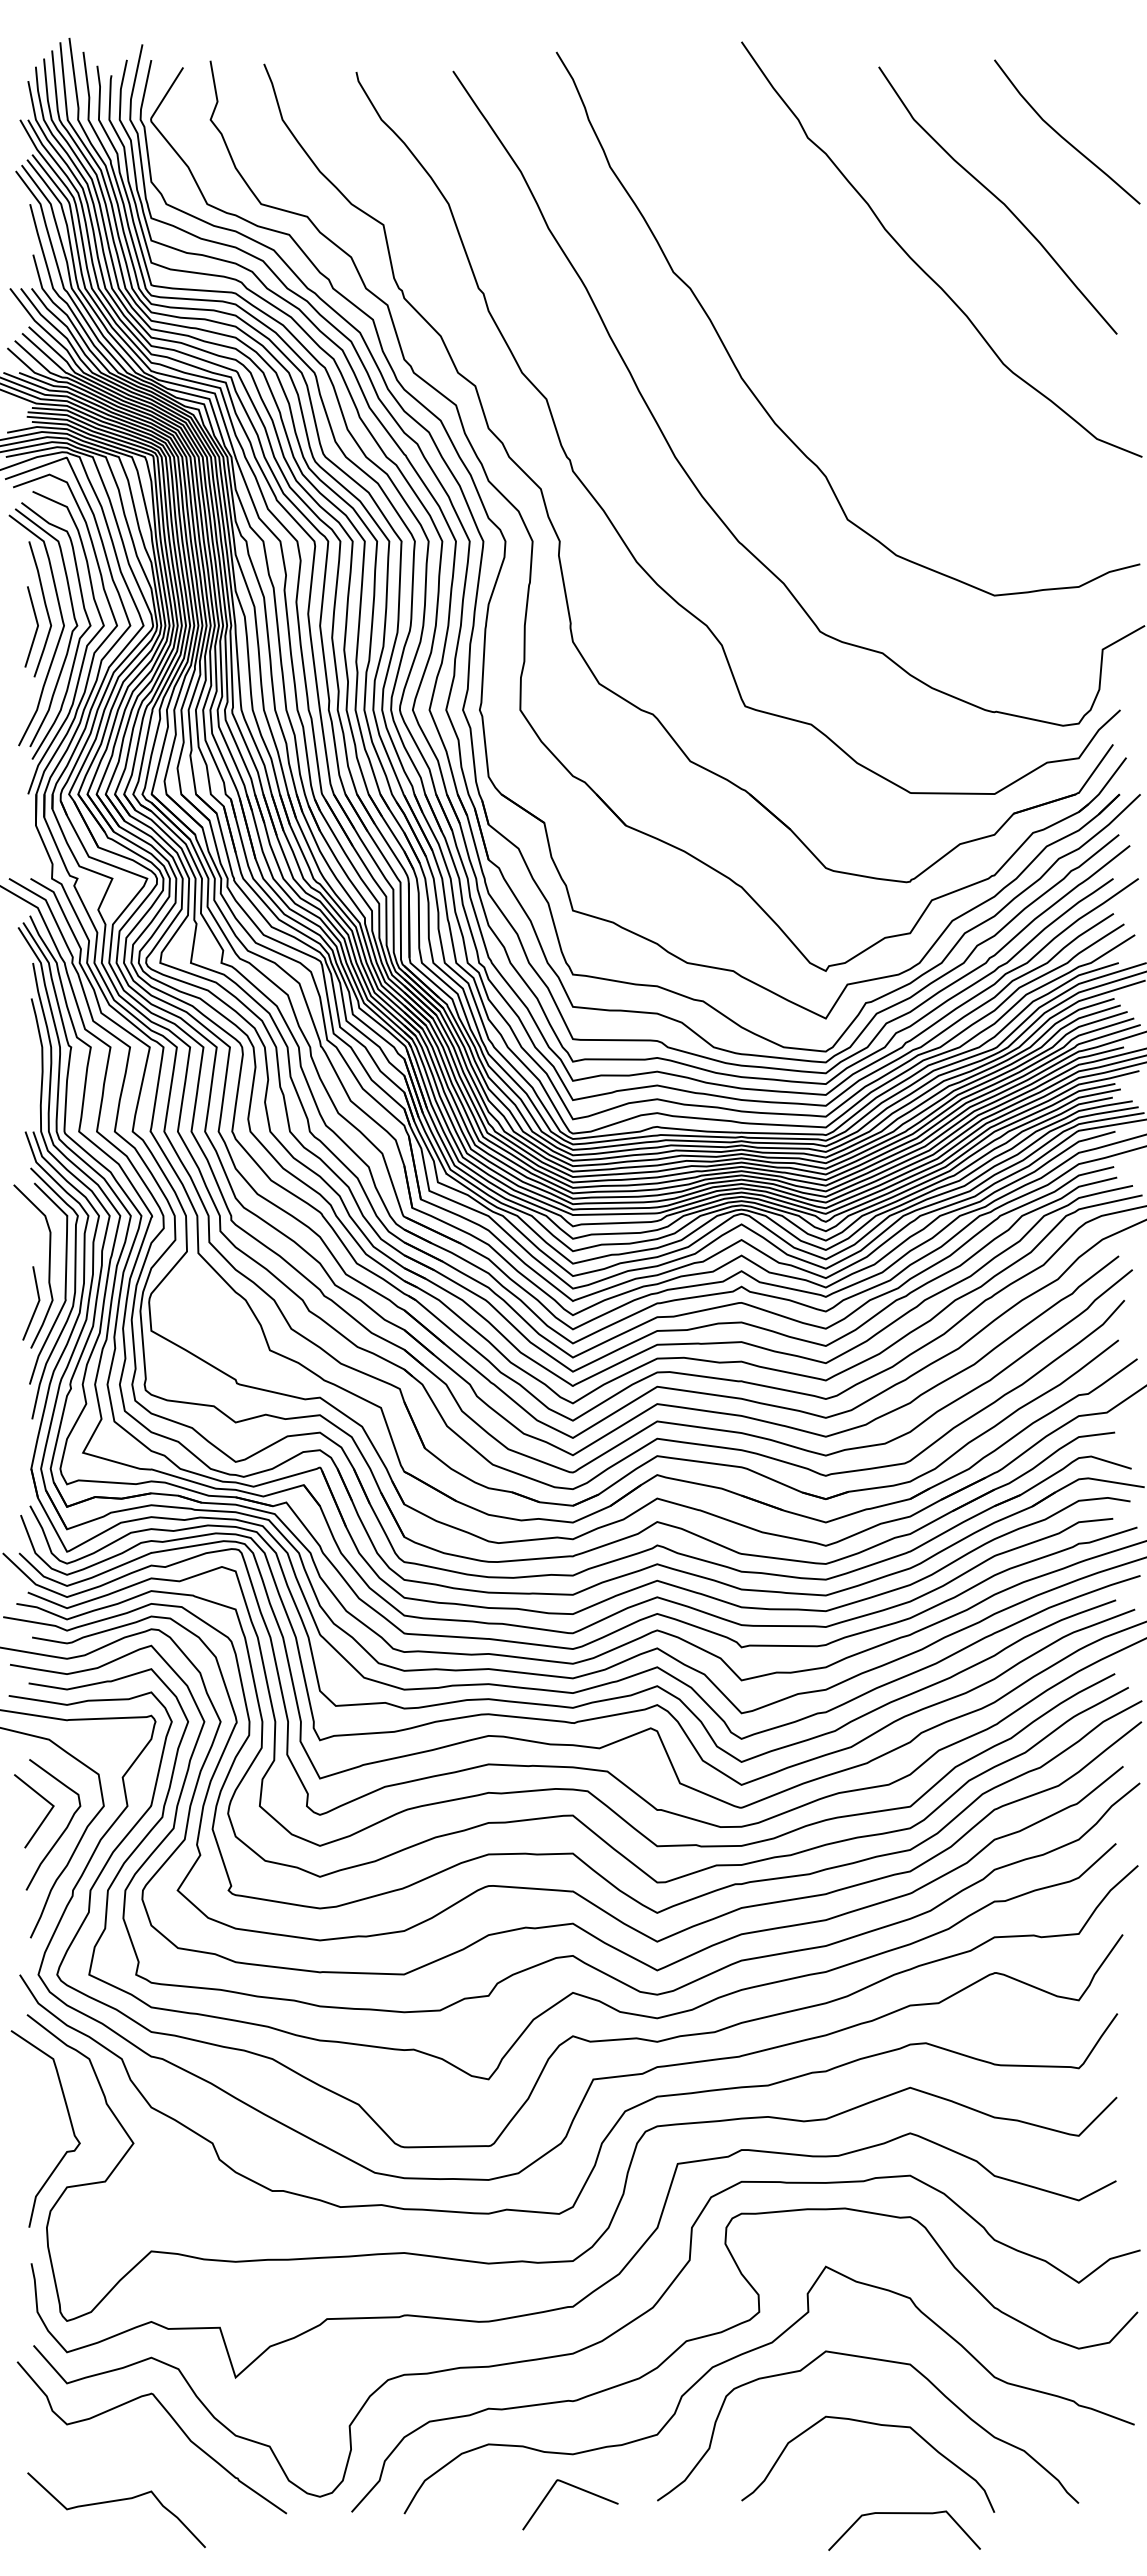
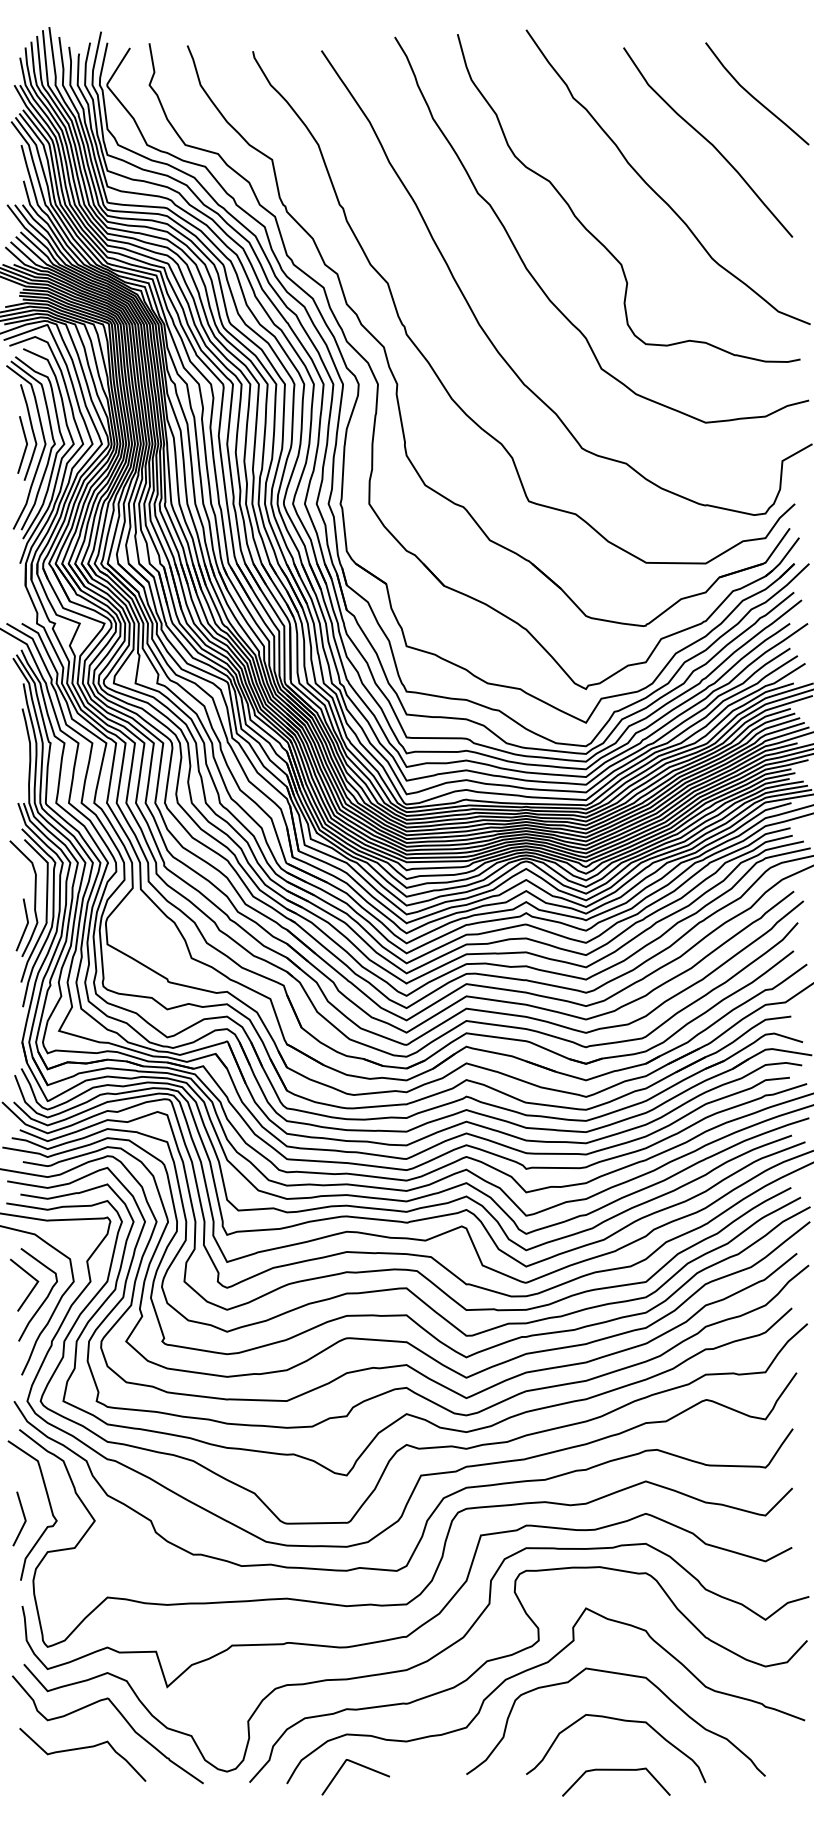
curve: (834, 329) -> (592, 233), added
line: (33, 2138) -> (23, 1517), added
curve: (578, 2489) -> (361, 1766), moved
curve: (116, 2501) -> (82, 1748), moved
curve: (904, 2514) -> (616, 1770), moved

